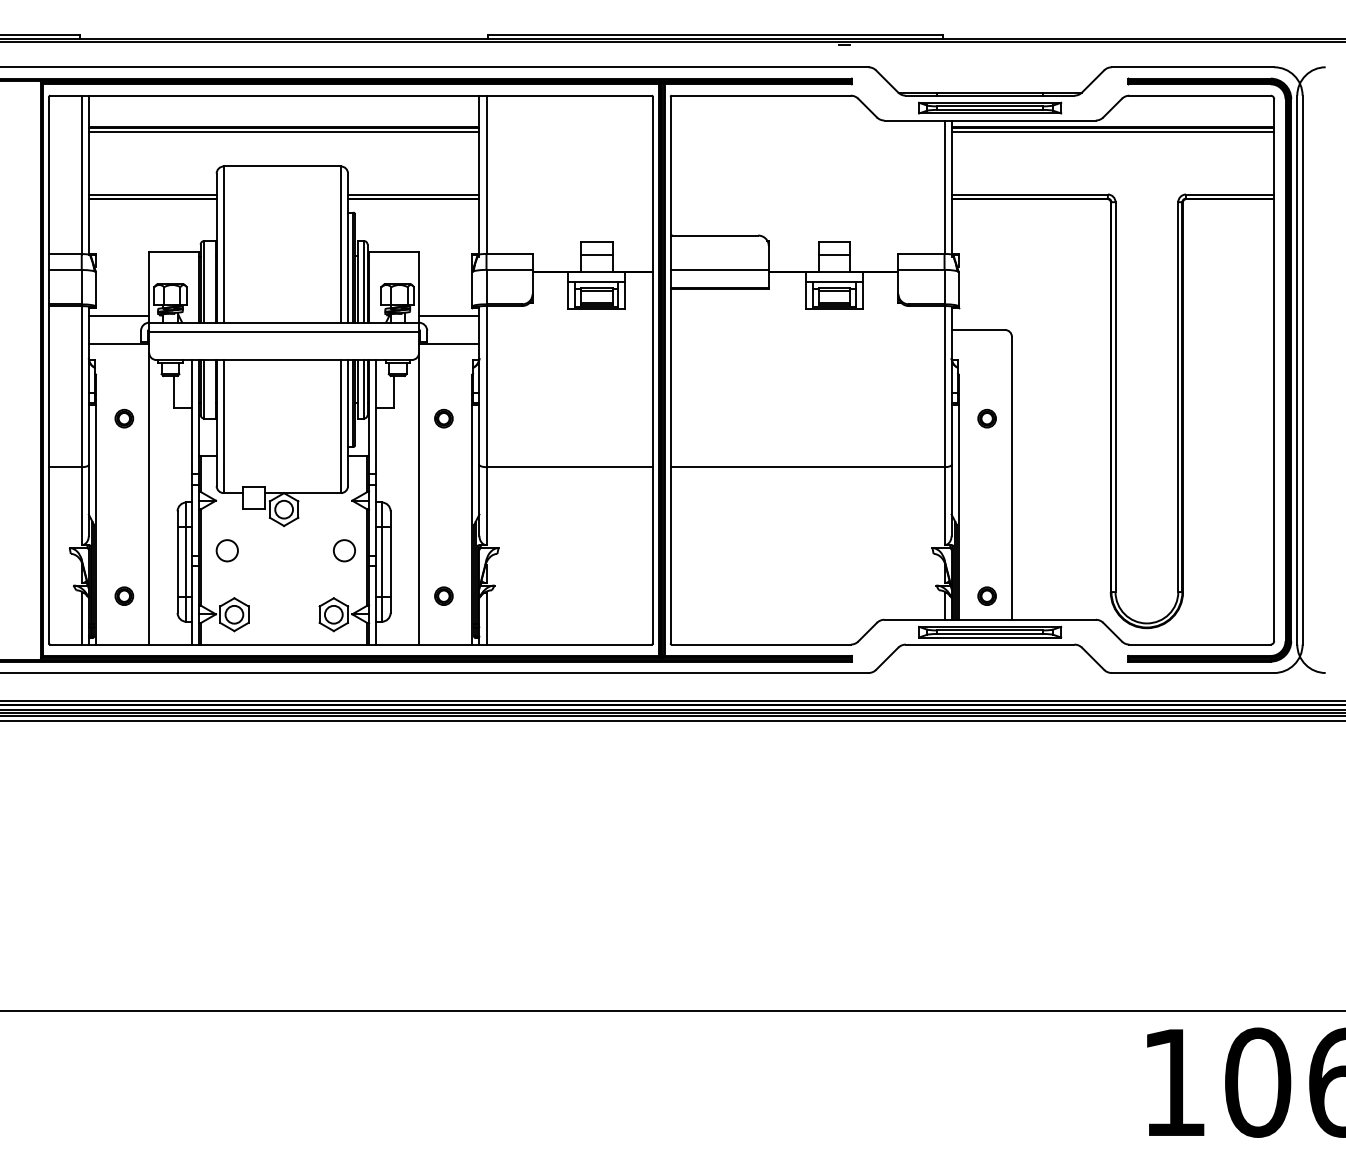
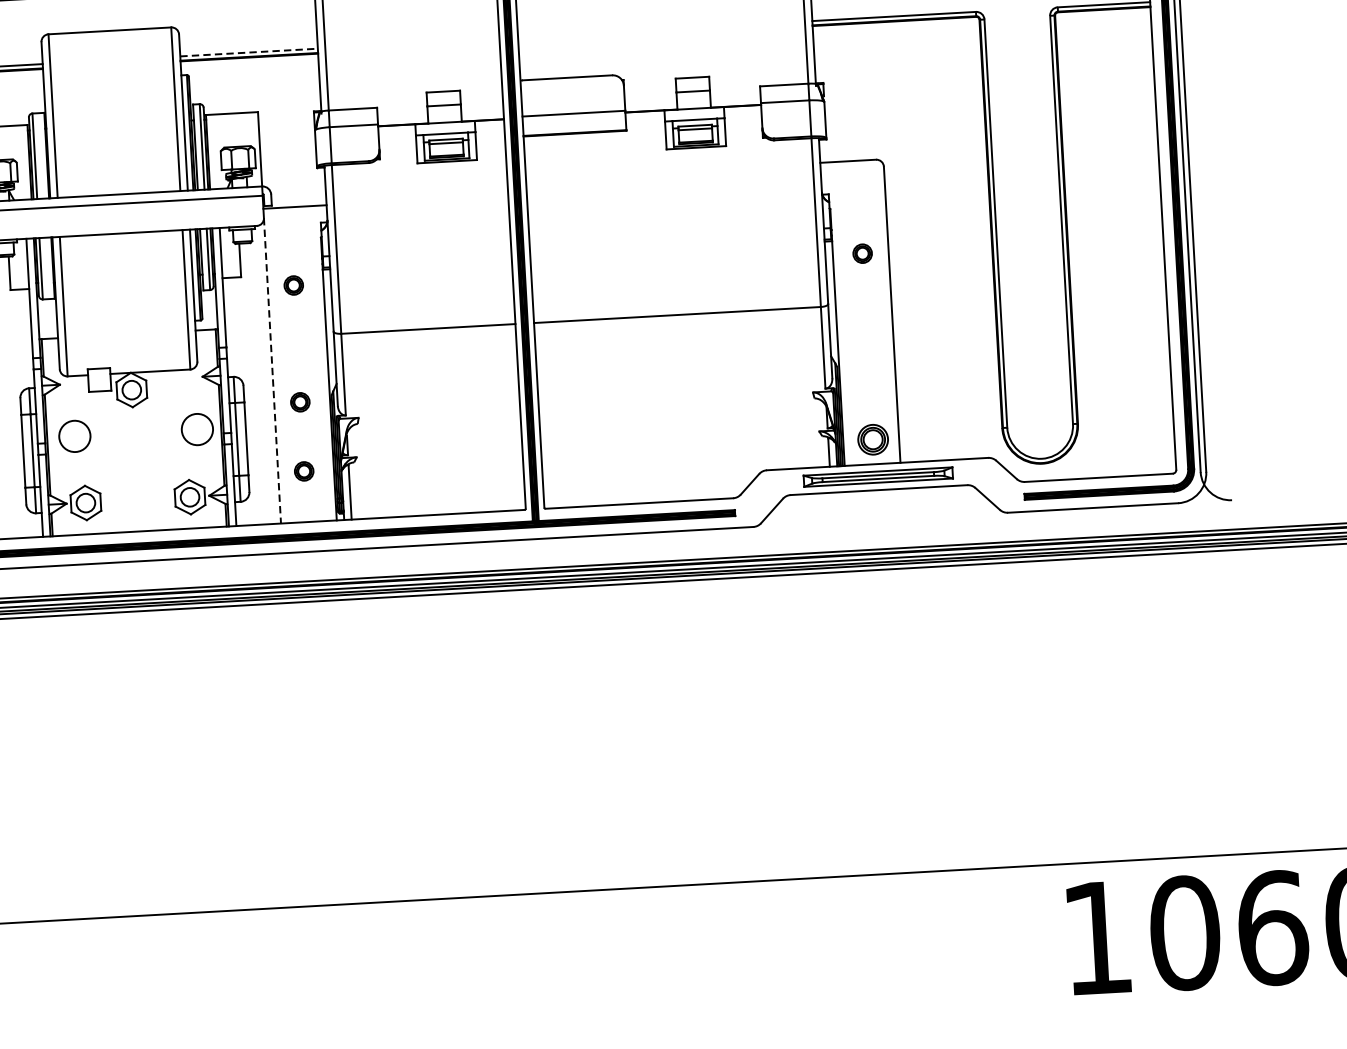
line: (413, 194) -> (248, 52), solid -> dashed
line: (449, 315) -> (293, 177), removed
line: (419, 498) -> (272, 370), solid -> dashed
part: (443, 529) -> (299, 401), added
circle: (226, 550) -> (73, 436), size x1.4
circle: (344, 550) -> (197, 429), size x1.4
part: (986, 595) -> (872, 438), size x1.6

